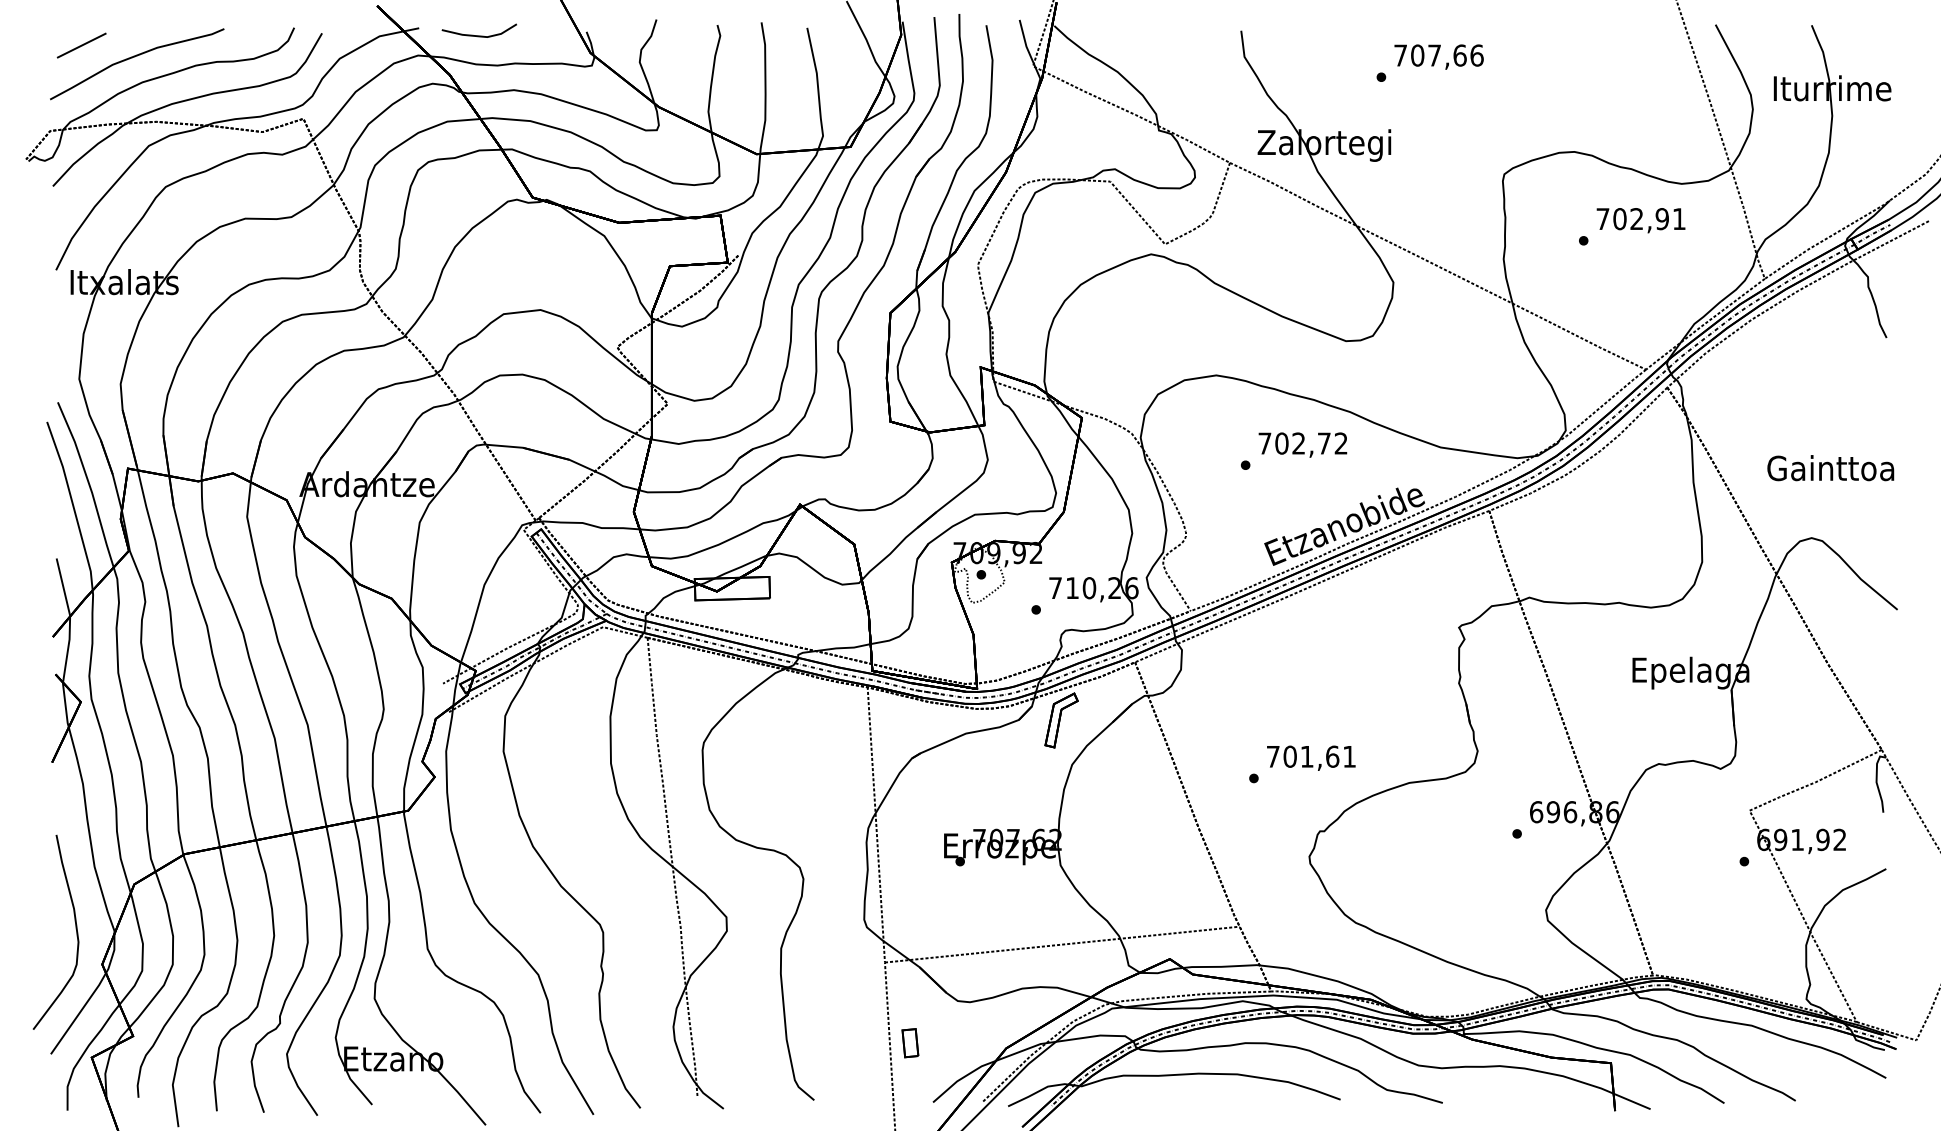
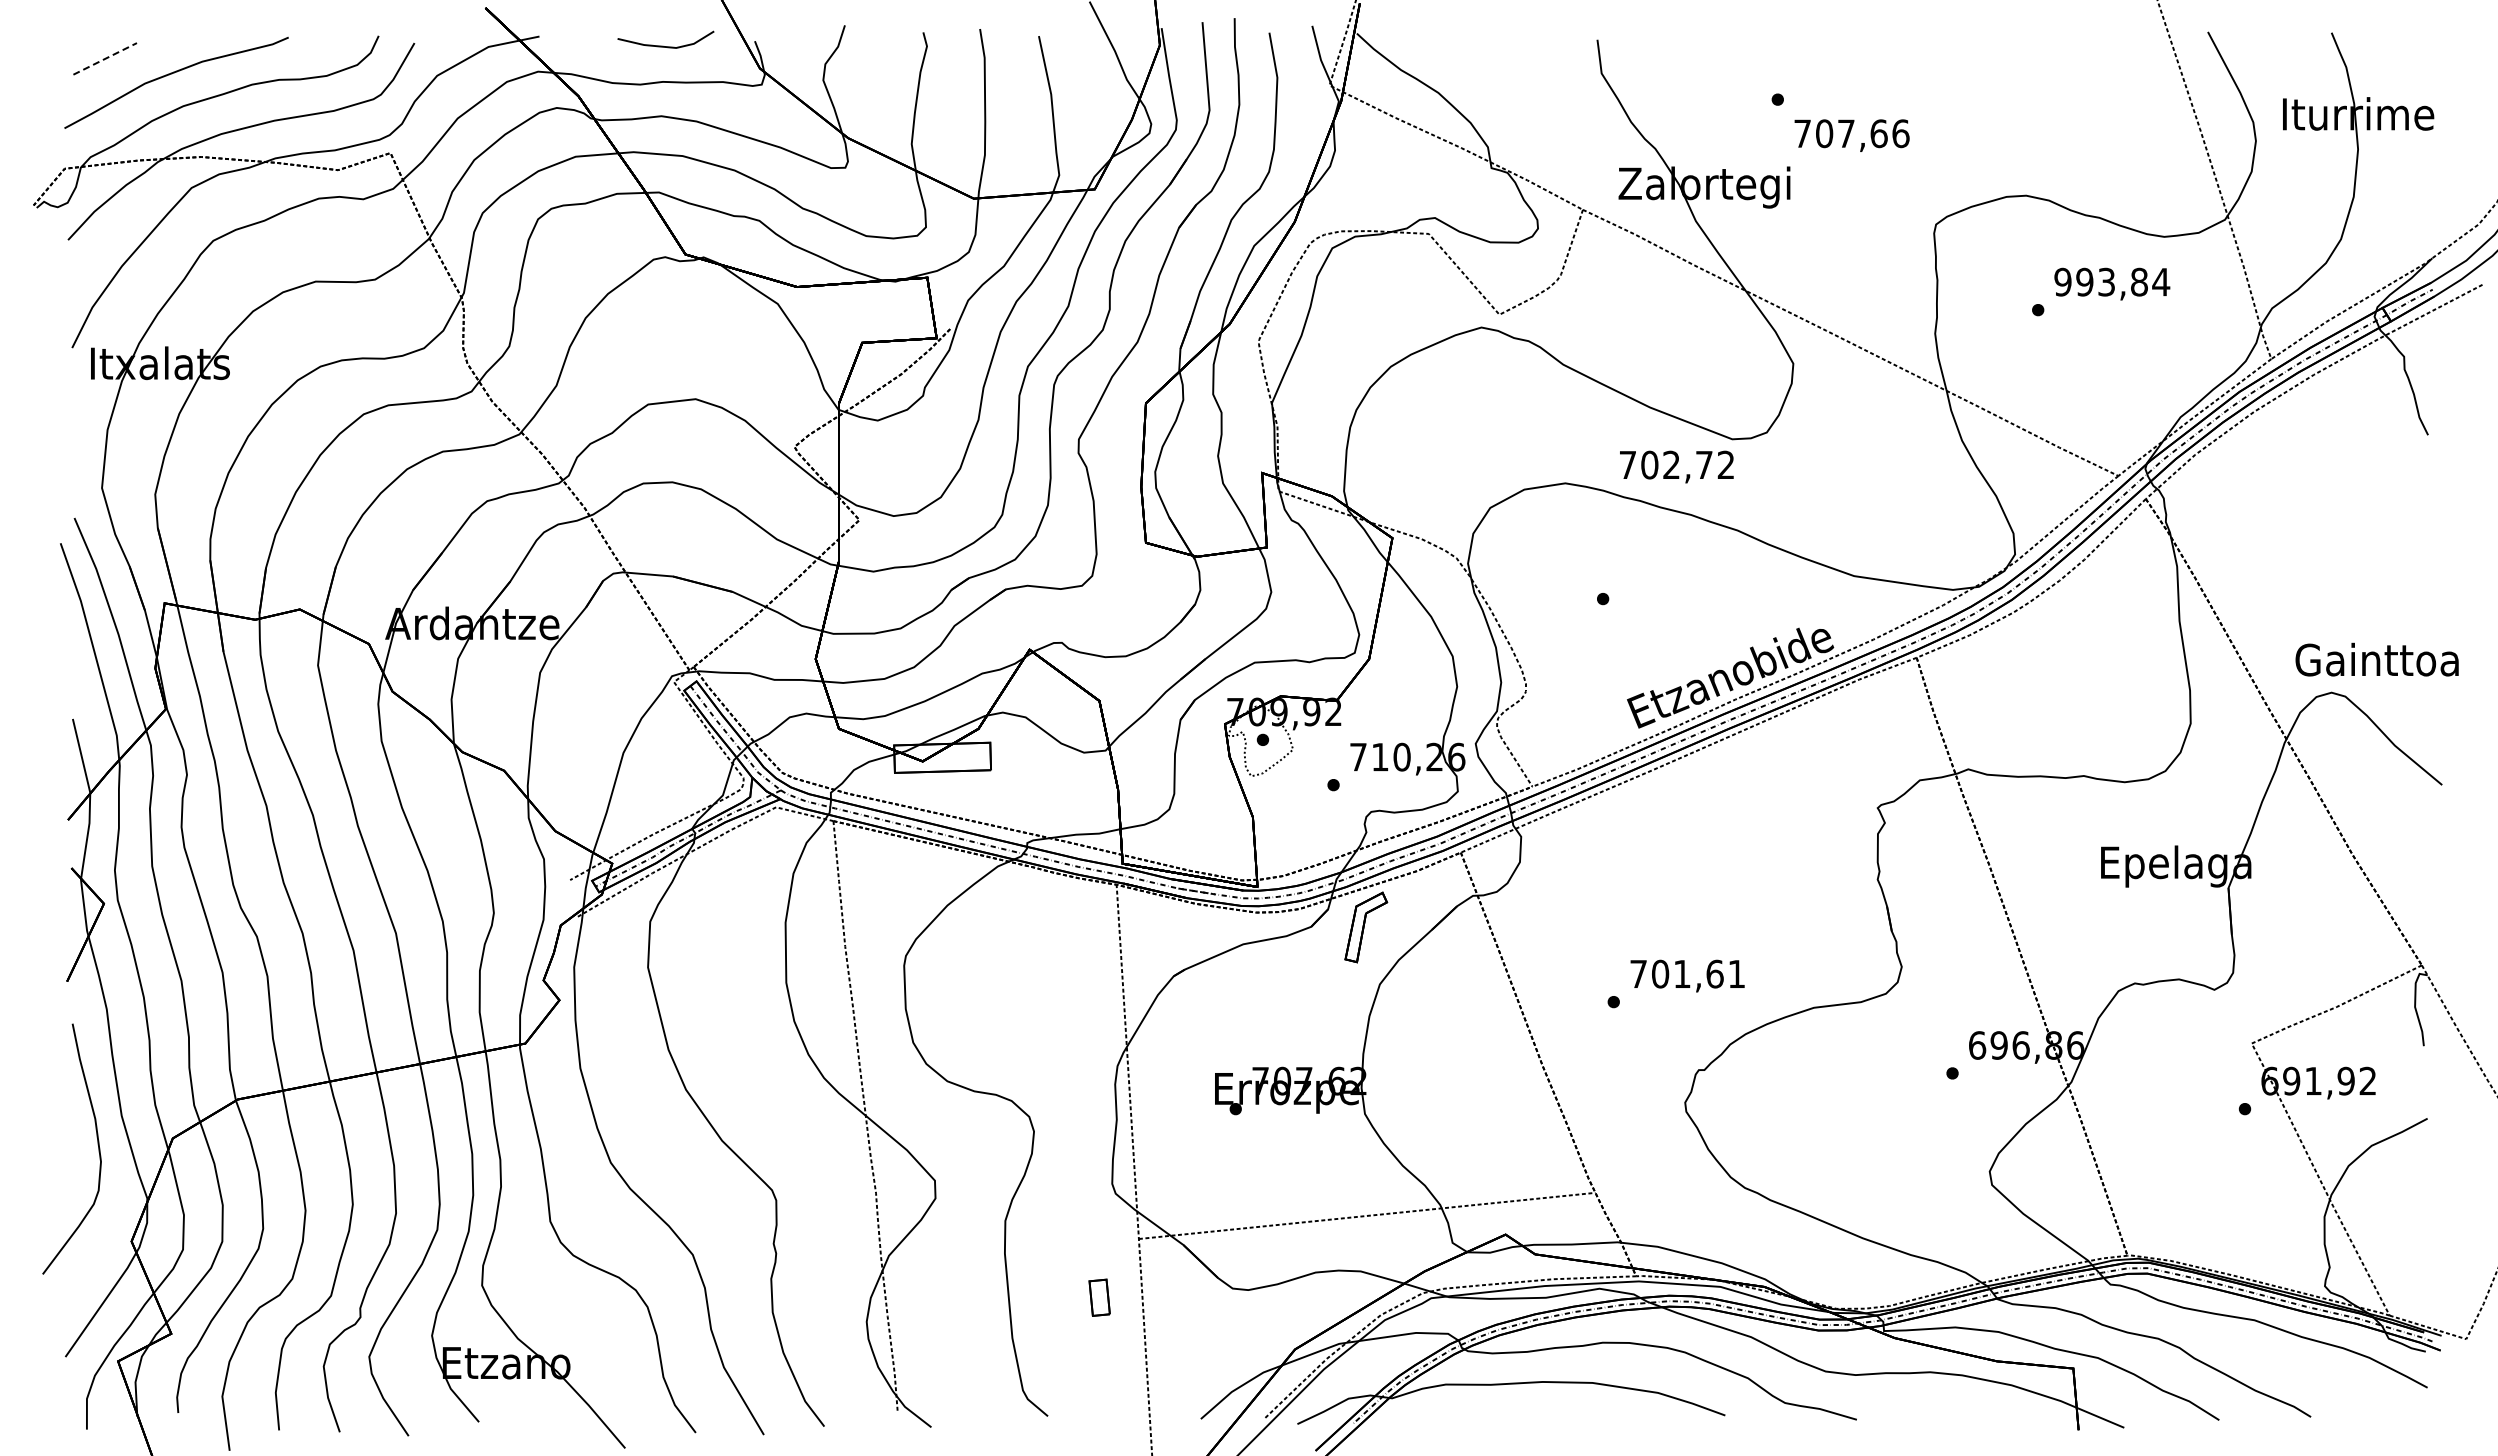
line: (477, 35) -> (663, 45), moved
line: (82, 45) -> (105, 58), solid -> dashed
text: (1438, 56) -> (1851, 135), moved
text: (1641, 218) -> (2112, 281), 702,91 -> 993,84
text: (1302, 444) -> (1676, 466), moved
text: (1830, 467) -> (2376, 659), moved
curve: (75, 928) -> (97, 1144), moved
part: (910, 1042) -> (1099, 1297), moved

